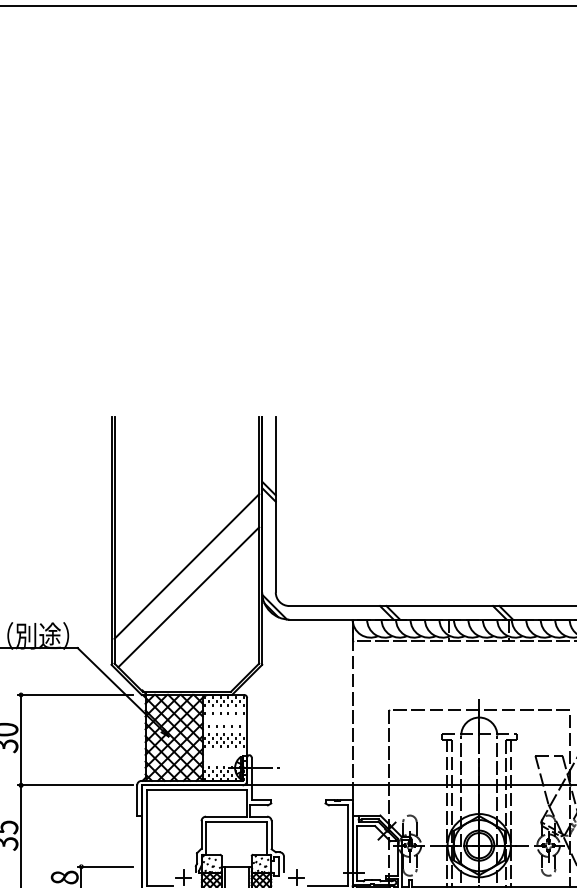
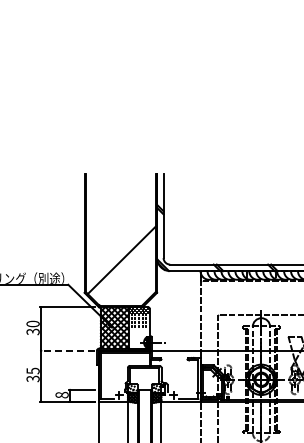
line: (186, 566) -> (120, 245), removed
line: (75, 784) -> (67, 350), solid -> dashed

